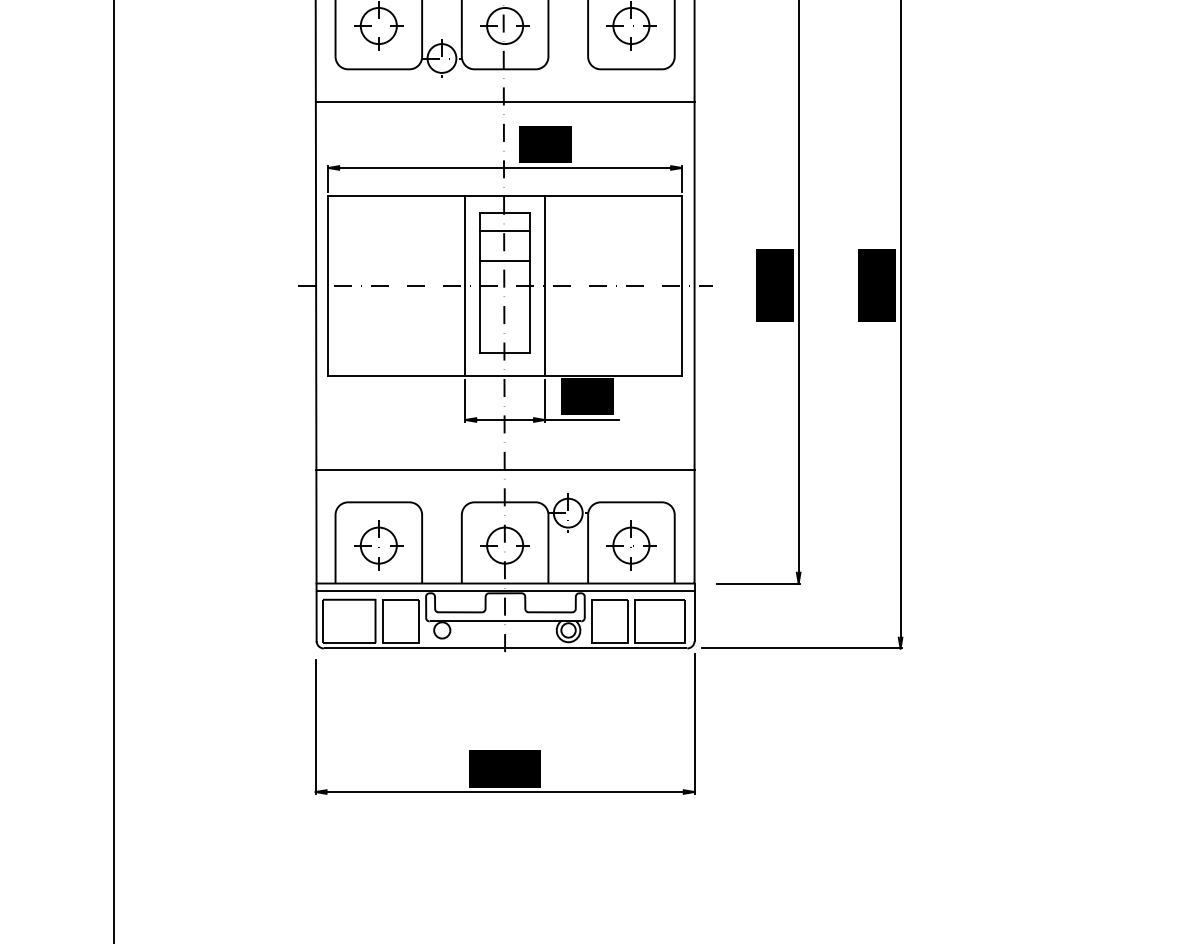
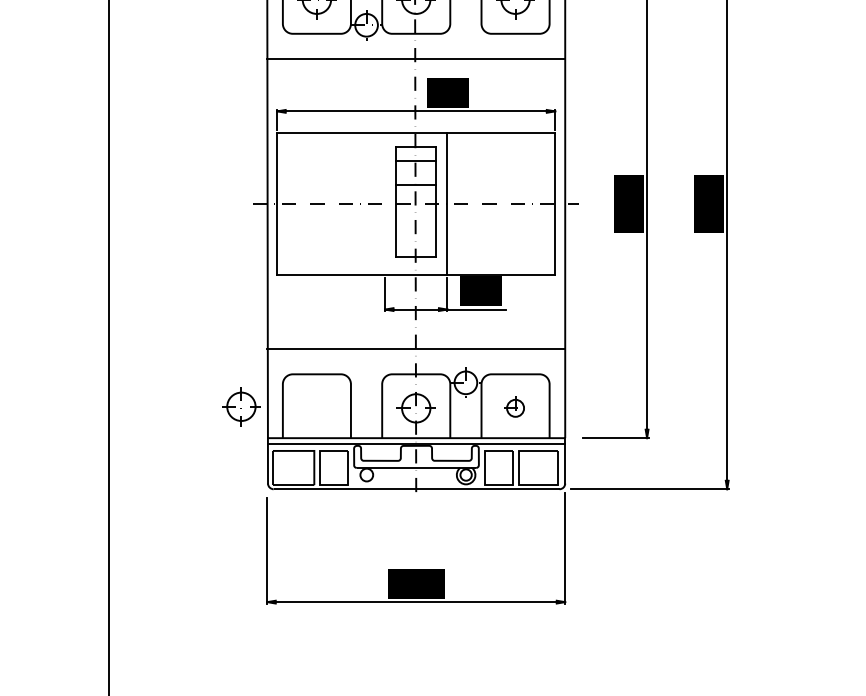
line: (465, 285) -> (385, 203), removed
part: (378, 545) -> (241, 406), moved
part: (631, 545) -> (515, 408), size x0.6

